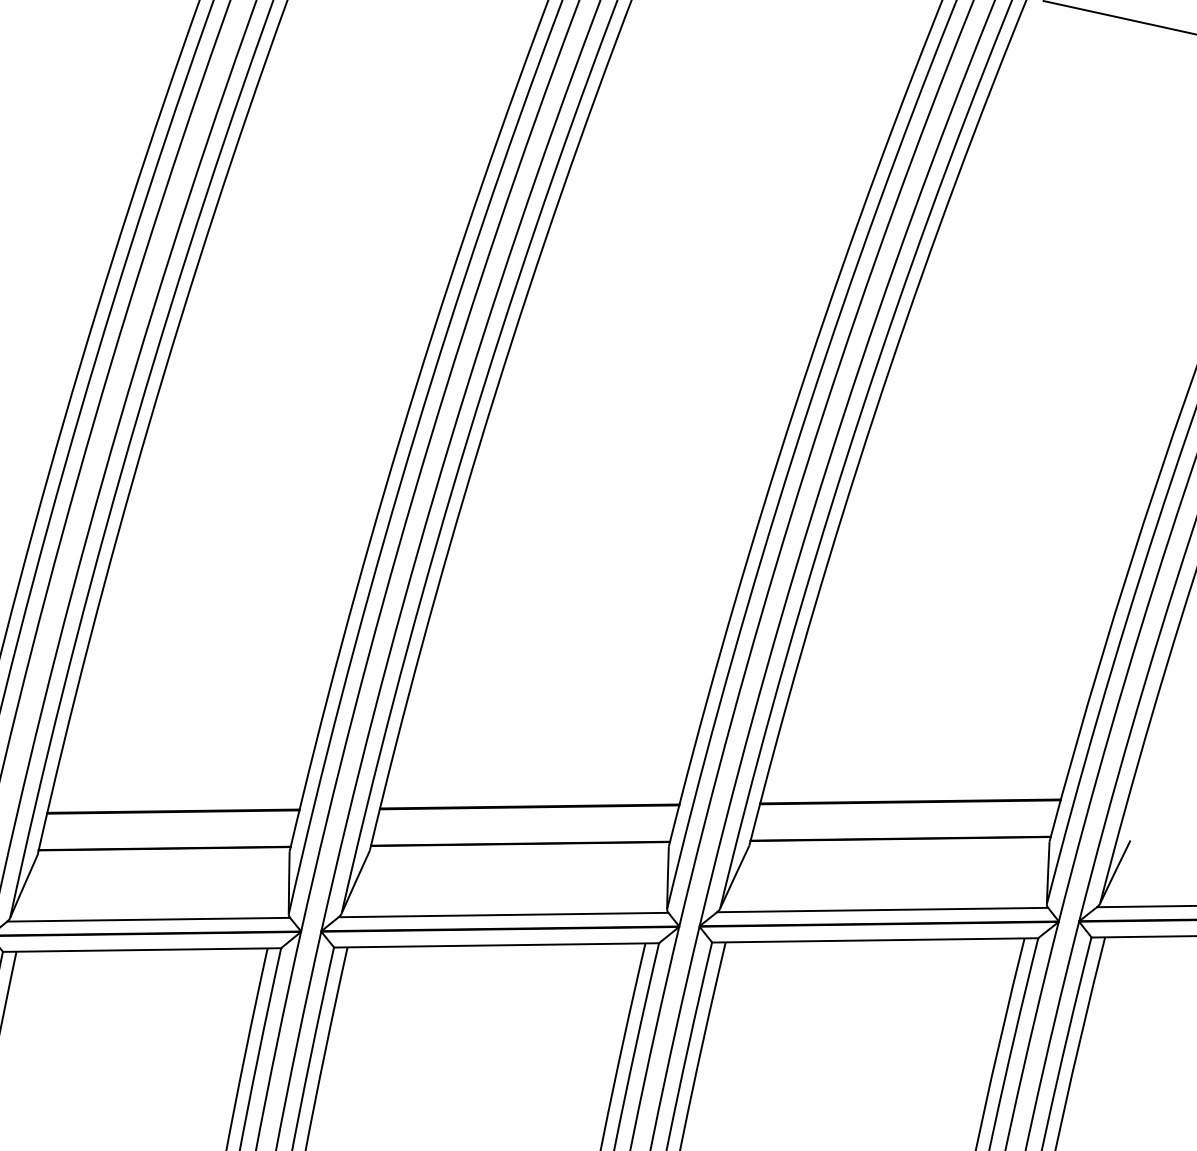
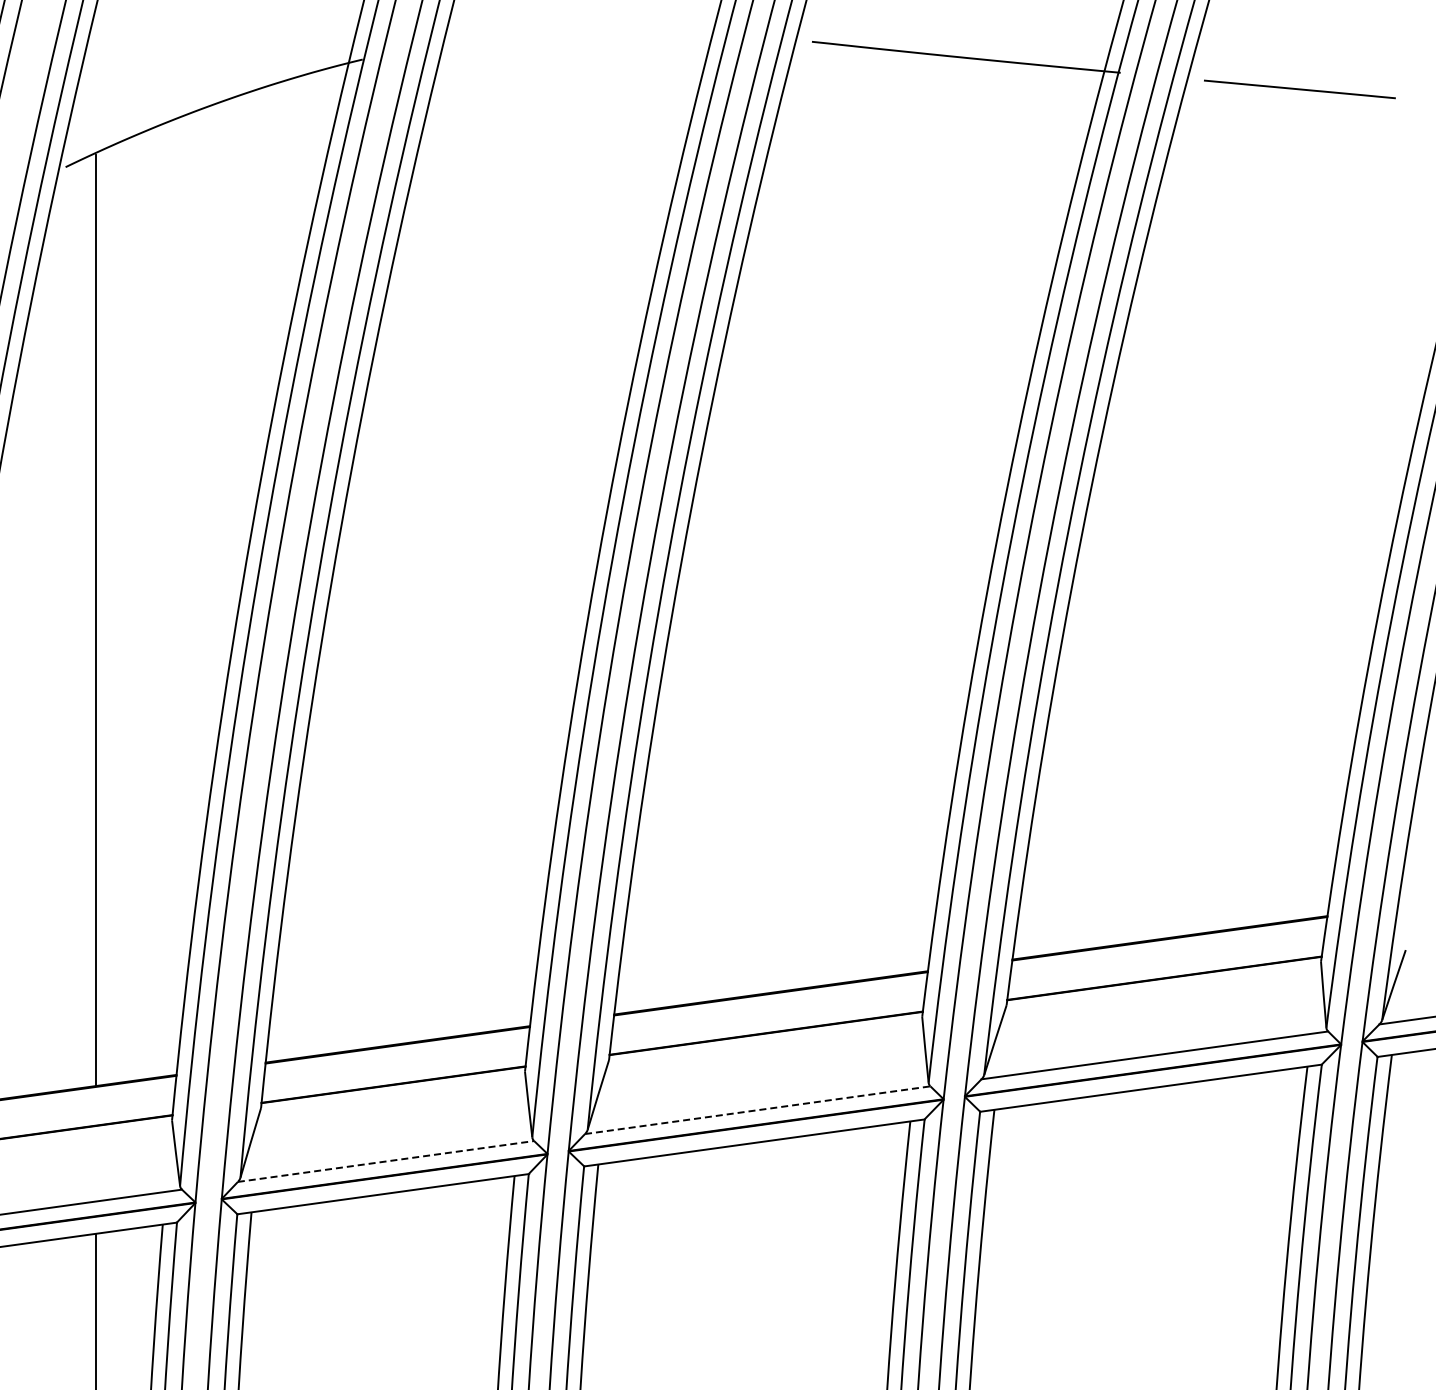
line: (504, 915) -> (758, 1110), solid -> dashed
line: (149, 919) -> (386, 1161), solid -> dashed

